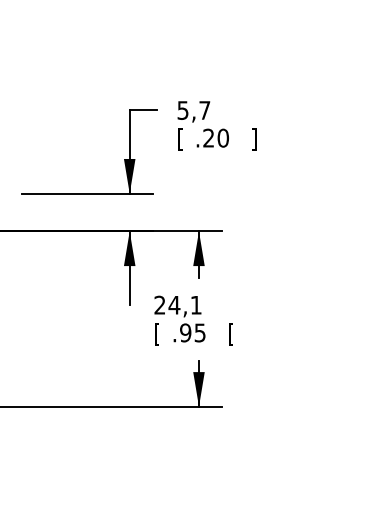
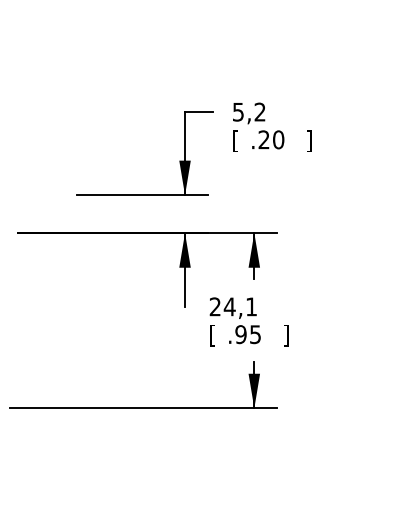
text: (204, 109) -> (259, 111), 5,7 -> 5,2
text: (231, 333) -> (286, 335), [ -> ]

